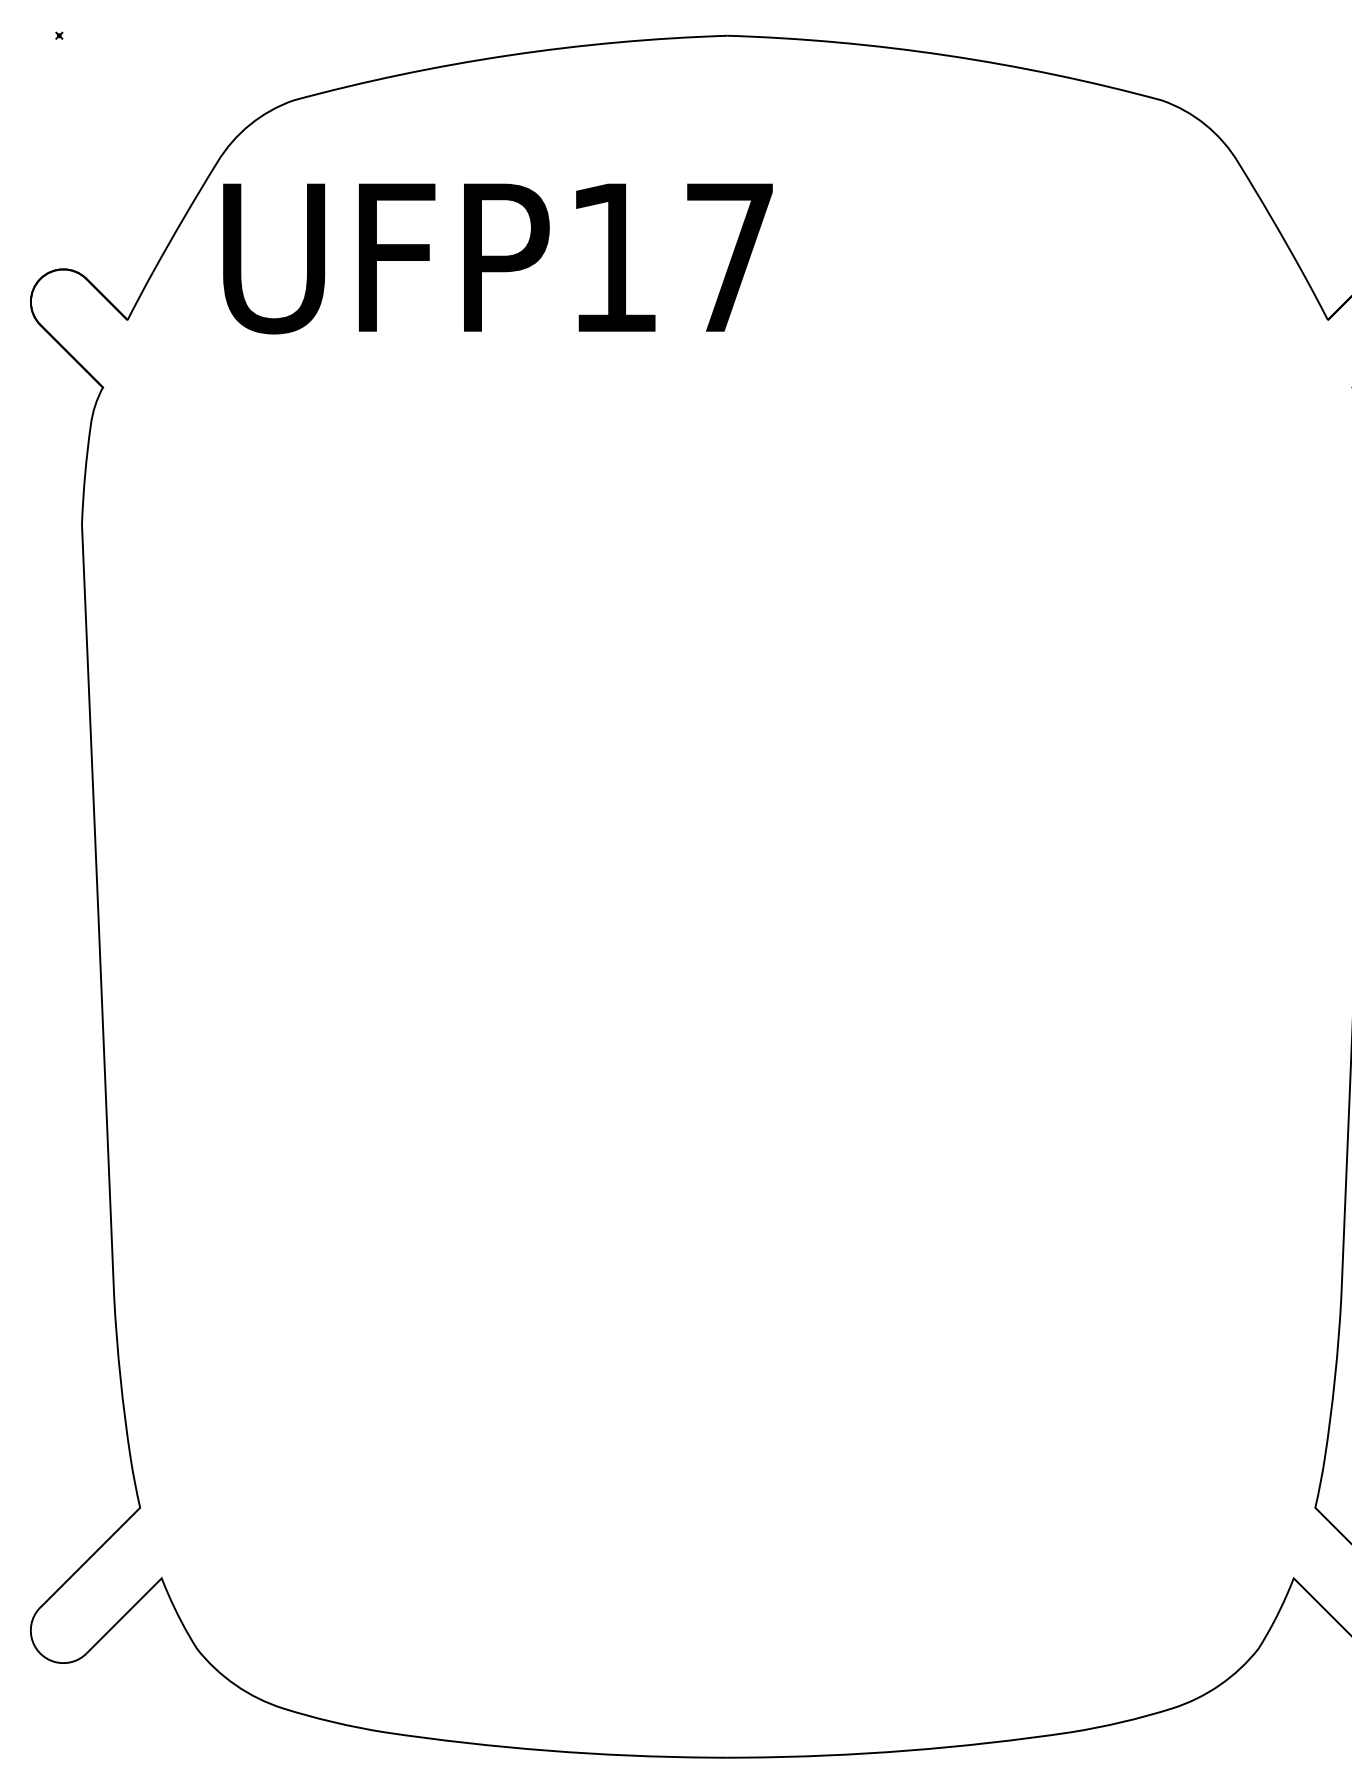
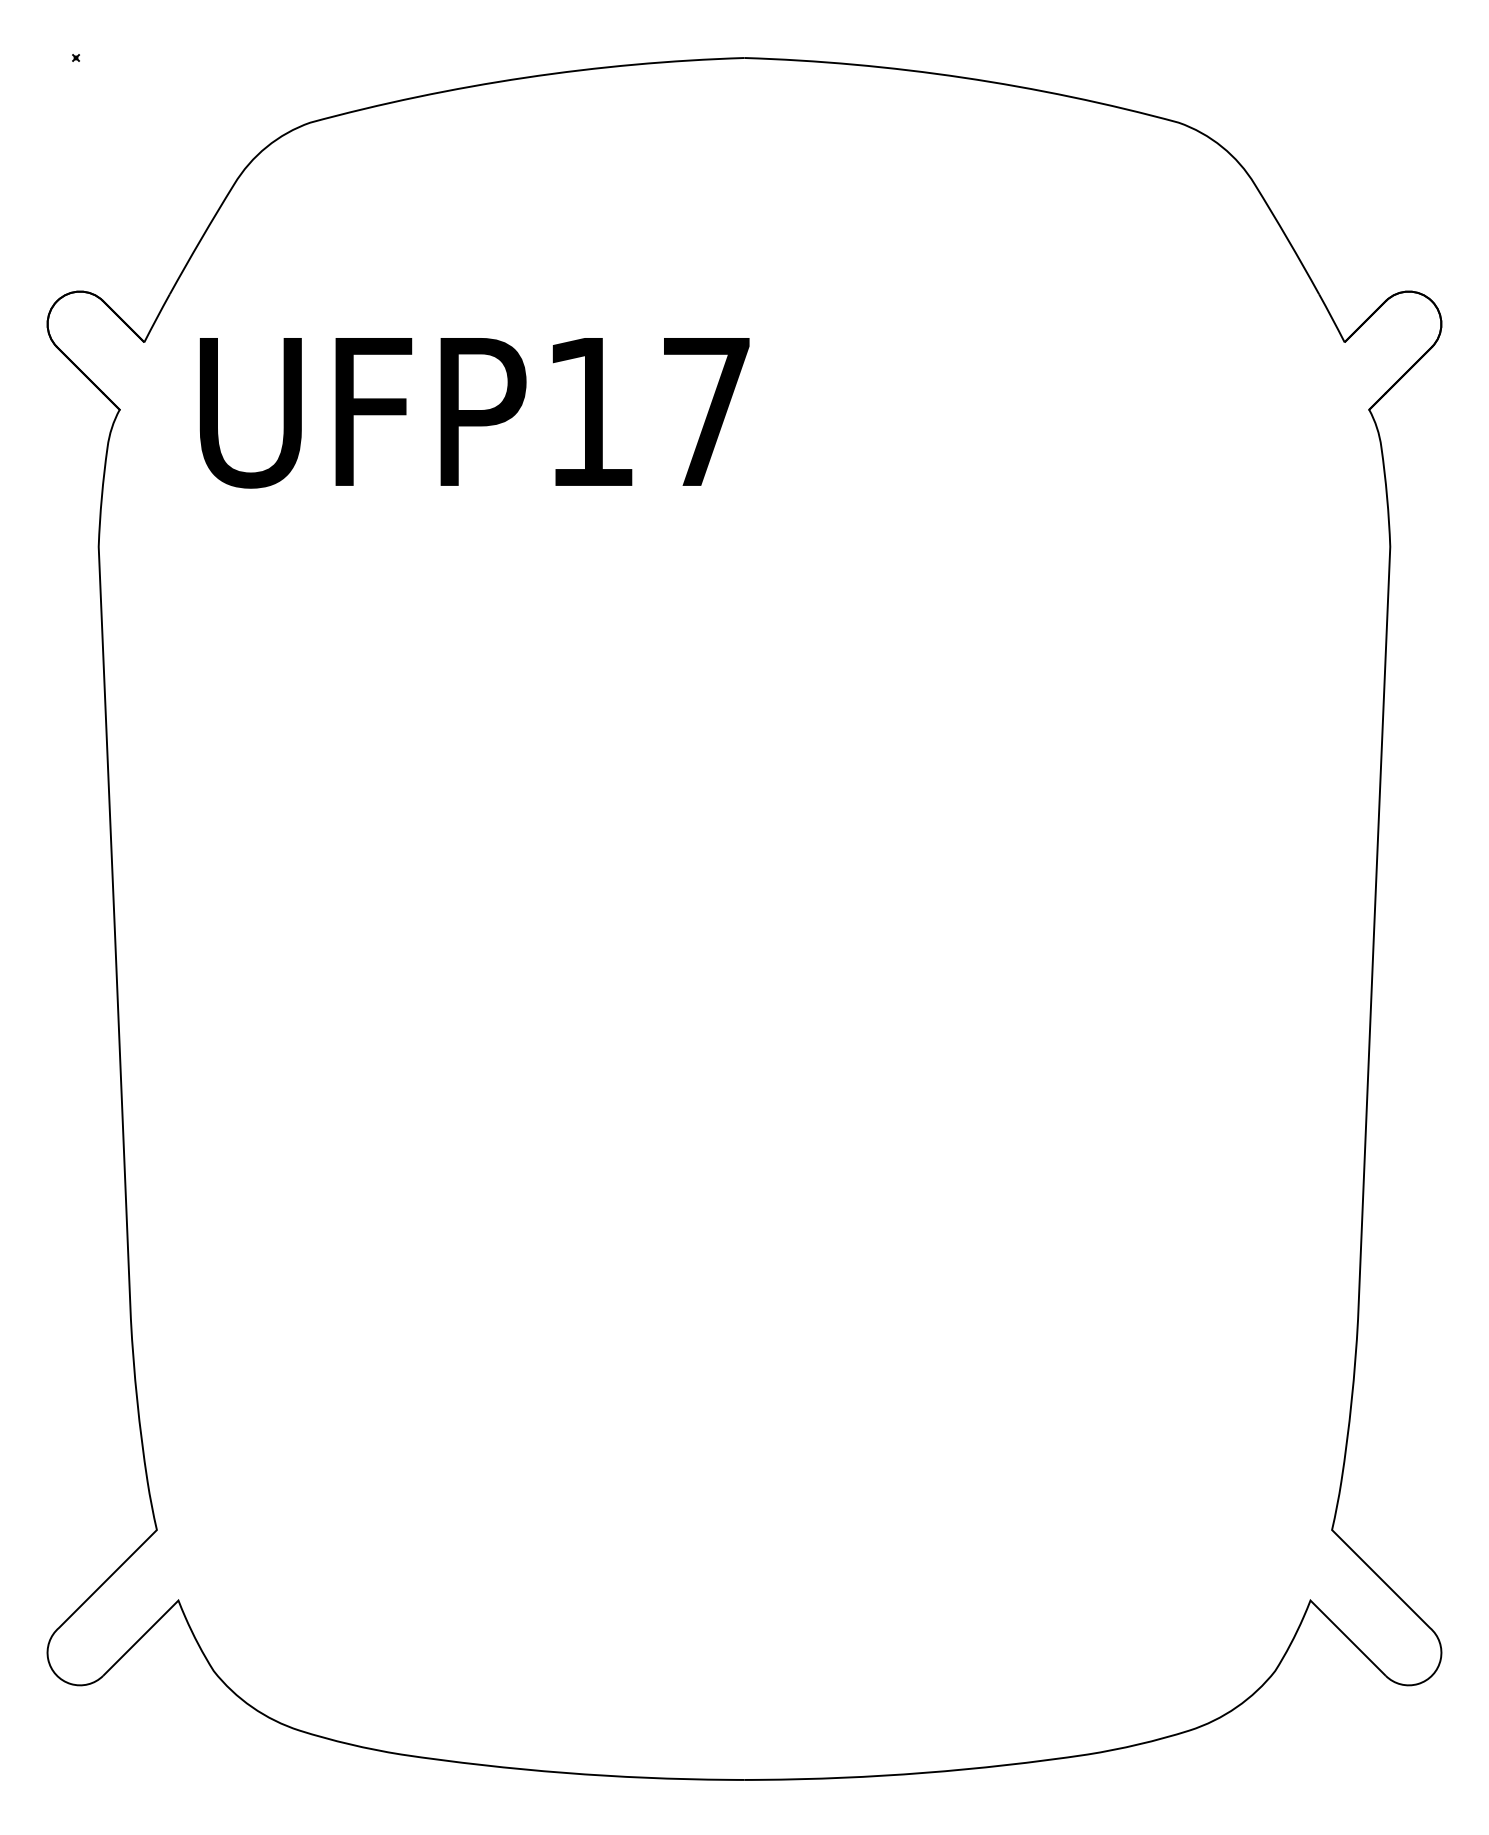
text: (497, 259) -> (474, 413), moved

